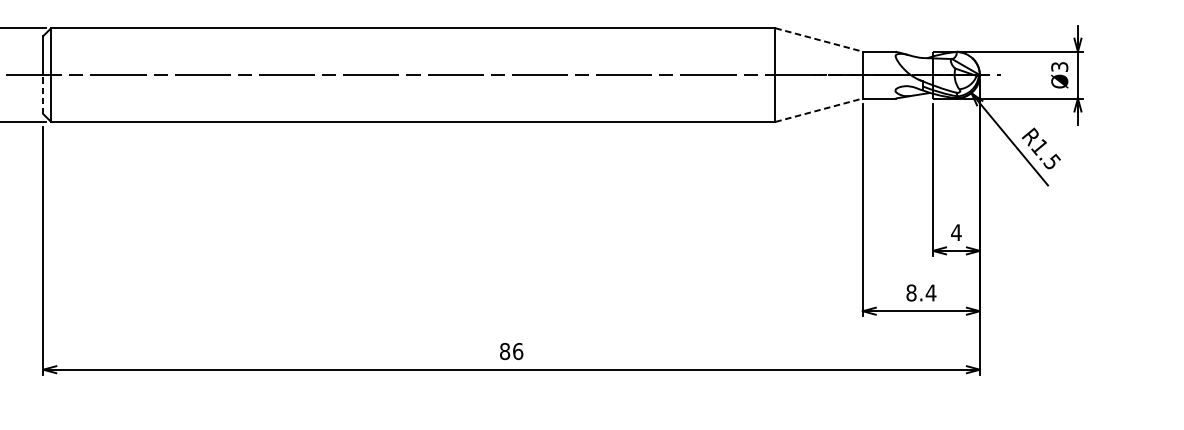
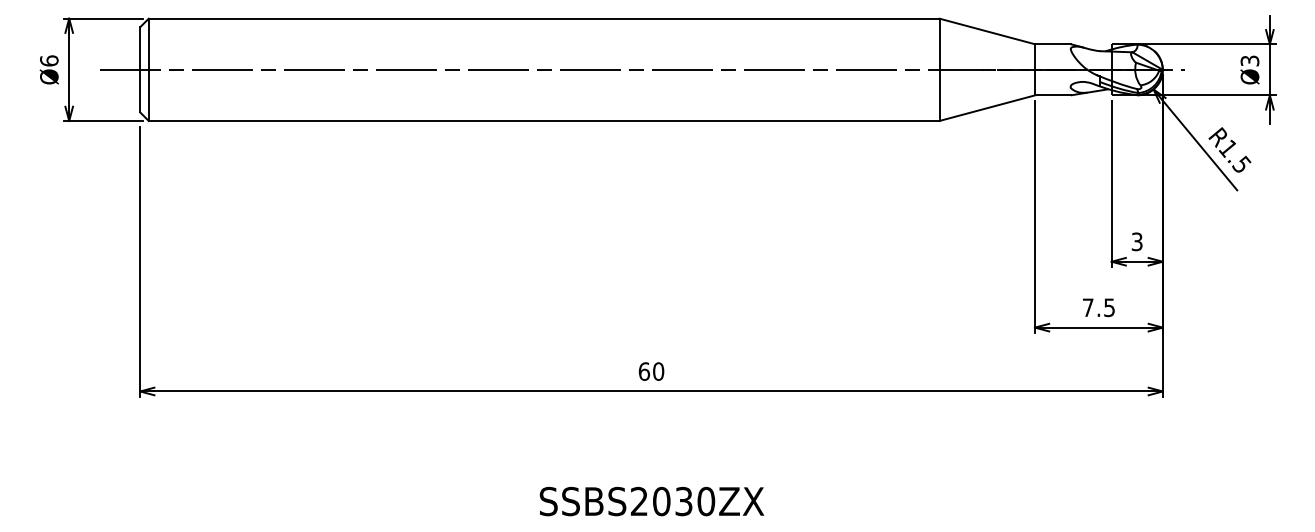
line: (819, 39) -> (987, 31), dashed -> solid
line: (43, 94) -> (140, 90), dashed -> solid
line: (819, 110) -> (987, 108), dashed -> solid
text: (956, 232) -> (1137, 241), 4 -> 3
text: (920, 292) -> (1098, 307), 8.4 -> 7.5
text: (511, 351) -> (651, 371), 86 -> 60

